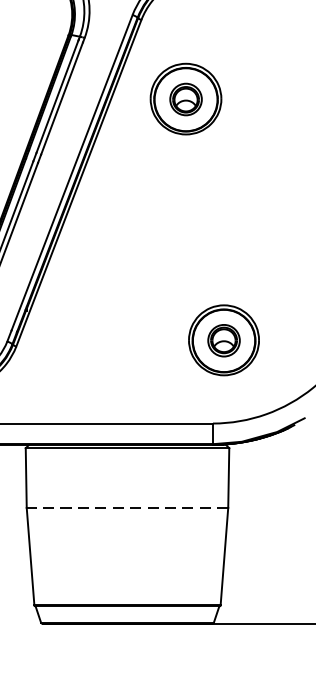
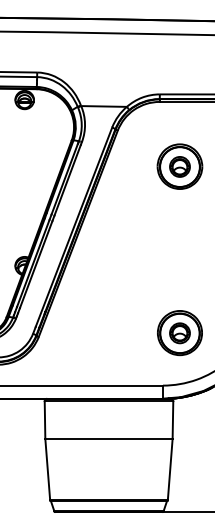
part: (185, 98) -> (179, 166), moved
part: (223, 341) -> (179, 333), moved
line: (126, 507) -> (108, 438), dashed -> solid

